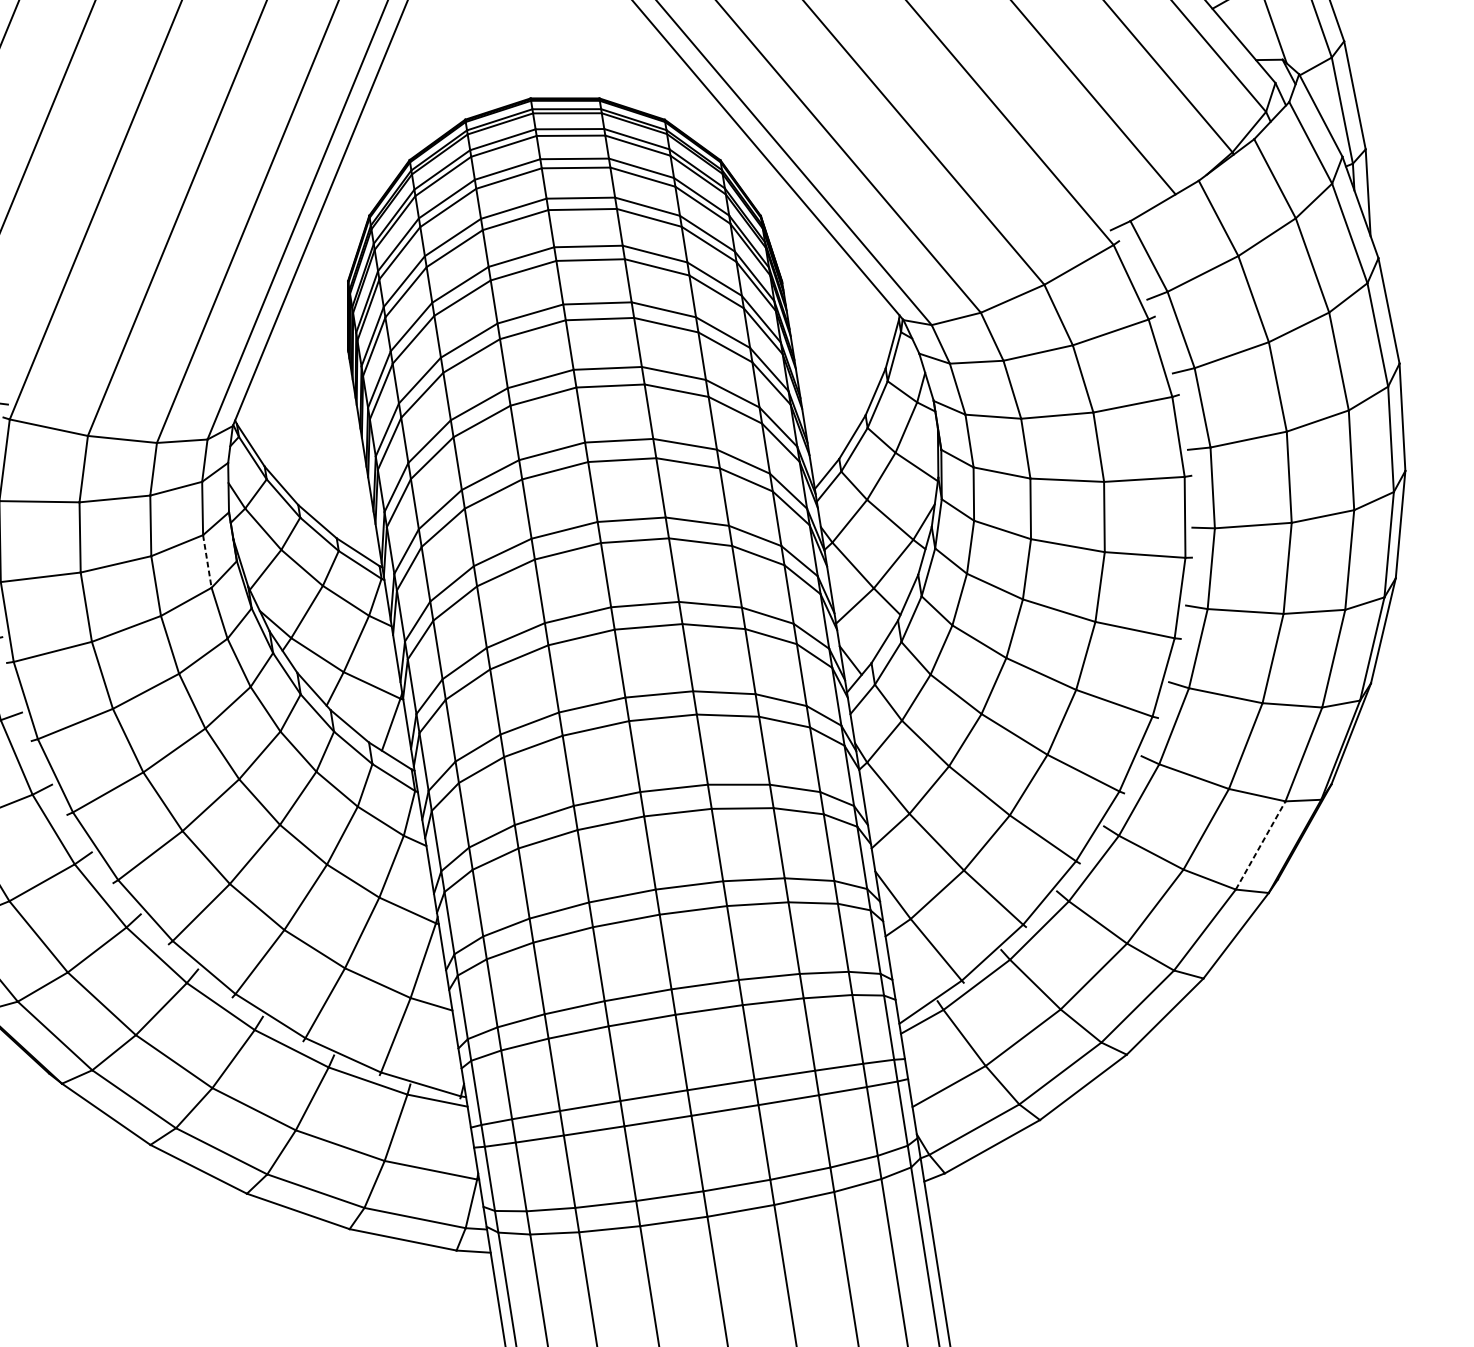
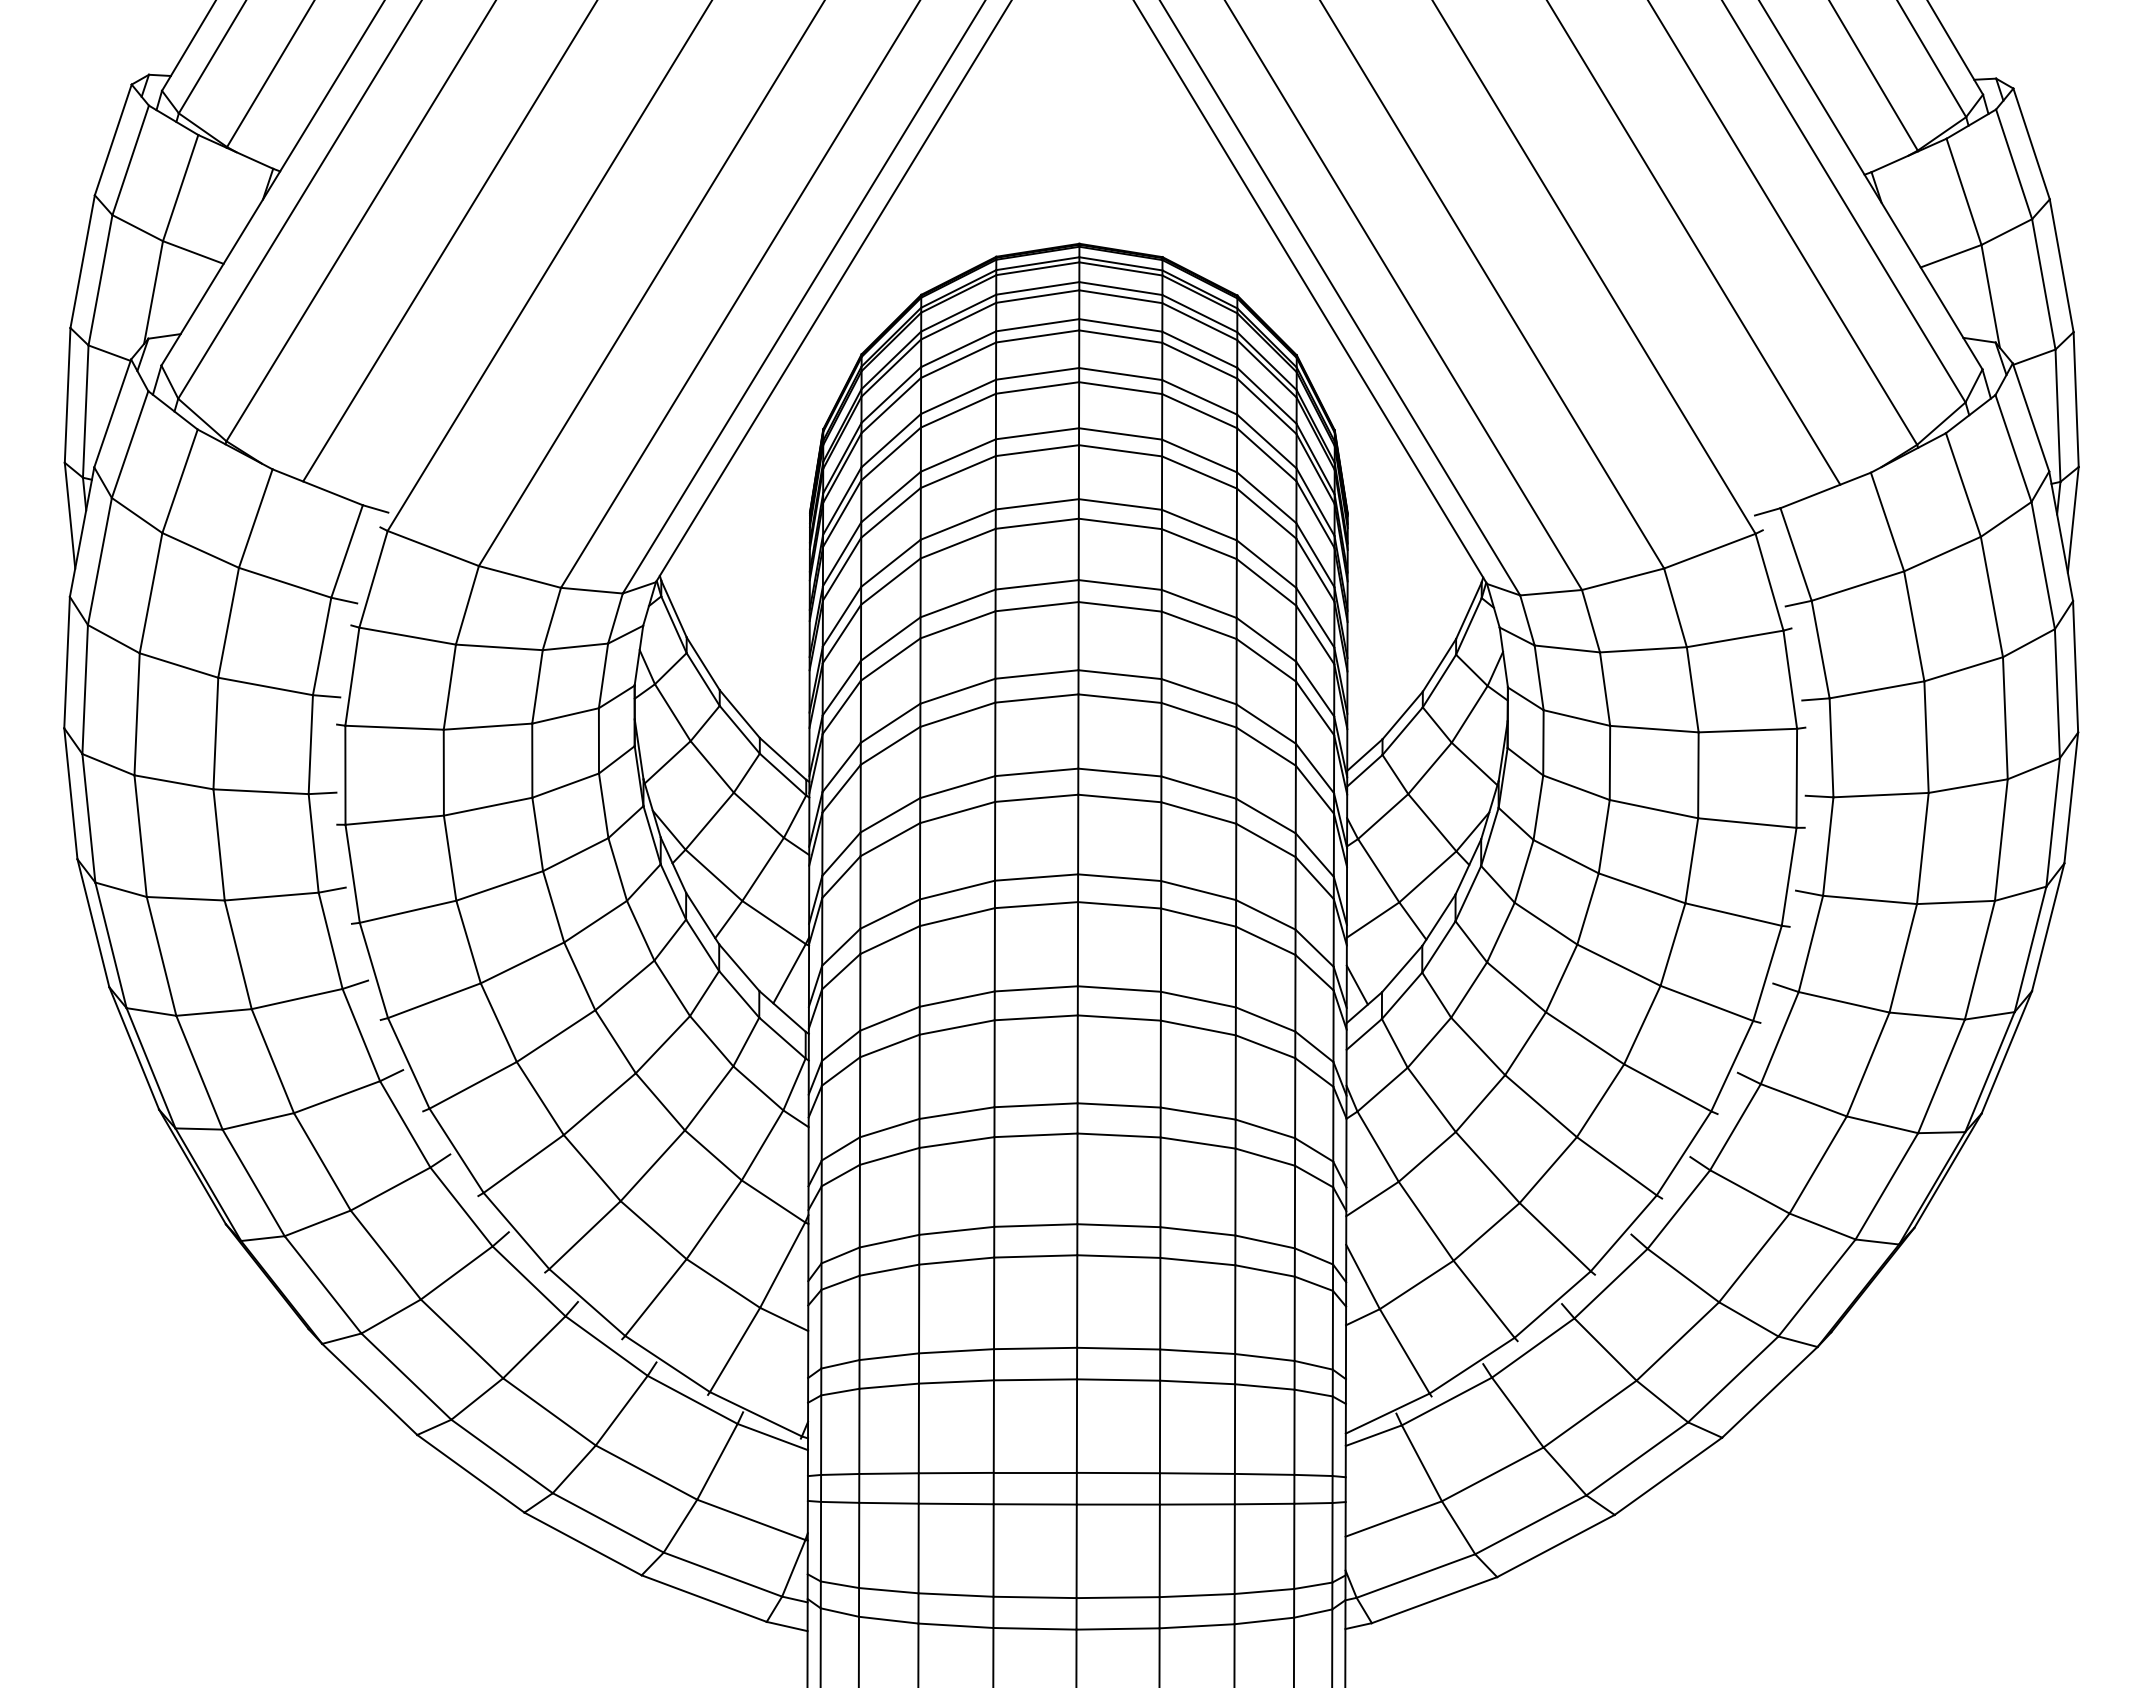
line: (206, 561) -> (598, 740), dashed -> solid
line: (1261, 845) -> (1817, 1287), dashed -> solid

